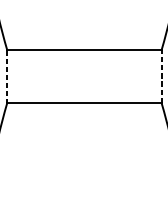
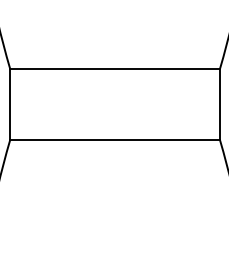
line: (7, 76) -> (10, 104), dashed -> solid
line: (161, 76) -> (220, 104), dashed -> solid

